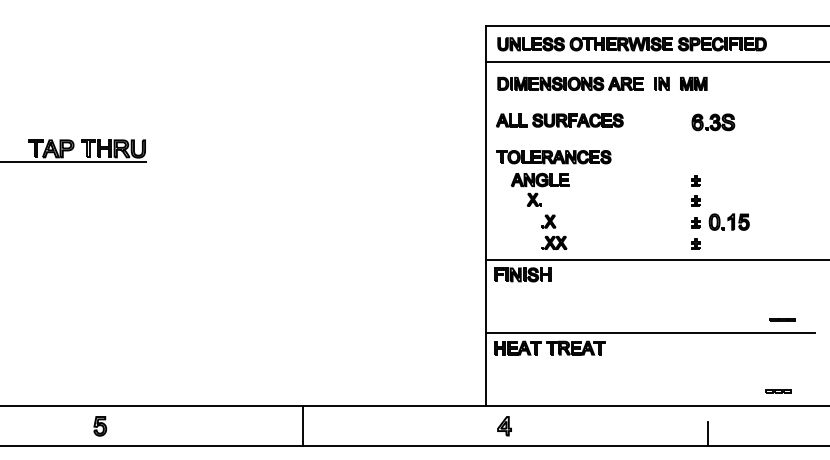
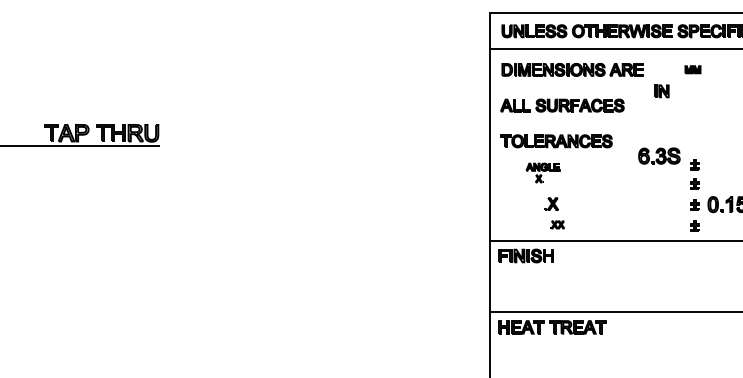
part: (661, 83) -> (661, 90), moved
part: (693, 83) -> (692, 69), size x0.6
part: (713, 122) -> (659, 156), moved
part: (539, 189) -> (542, 172), size x0.6
part: (554, 242) -> (557, 224), size x0.6

